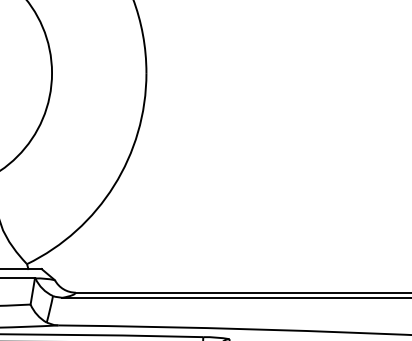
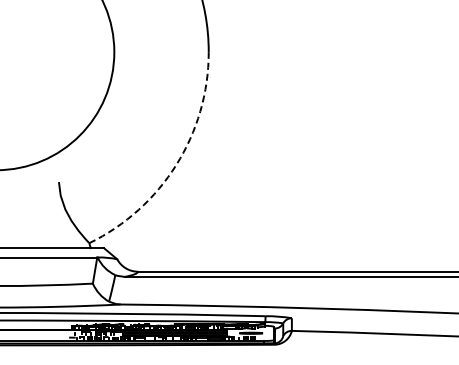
arc: (114, 185) -> (176, 164), solid -> dashed

